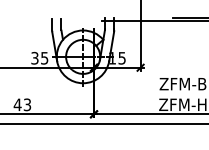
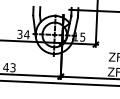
text: (44, 58) -> (26, 34), 35 -> 34

